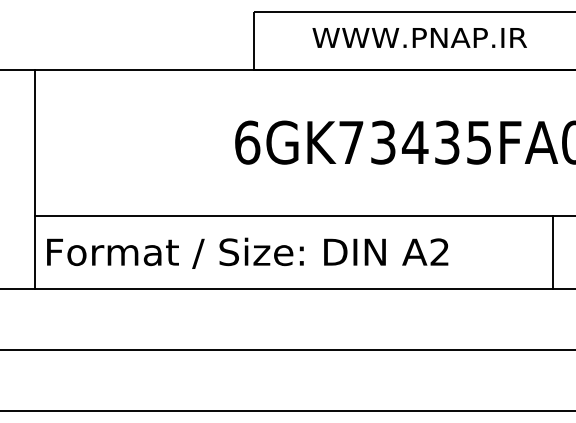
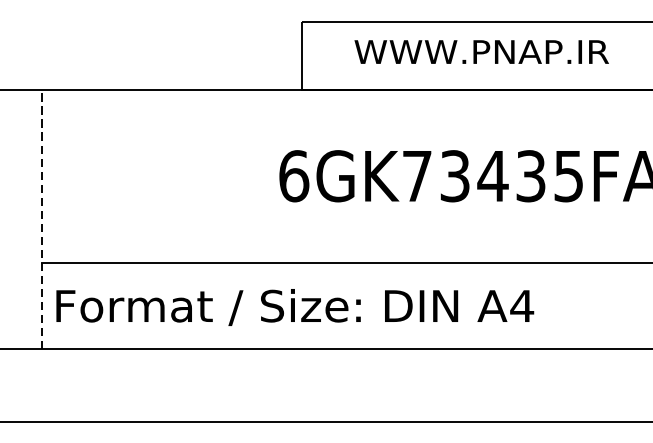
text: (419, 37) -> (481, 51), moved
line: (35, 179) -> (42, 219), solid -> dashed
text: (439, 251) -> (521, 305), A2 -> A4

